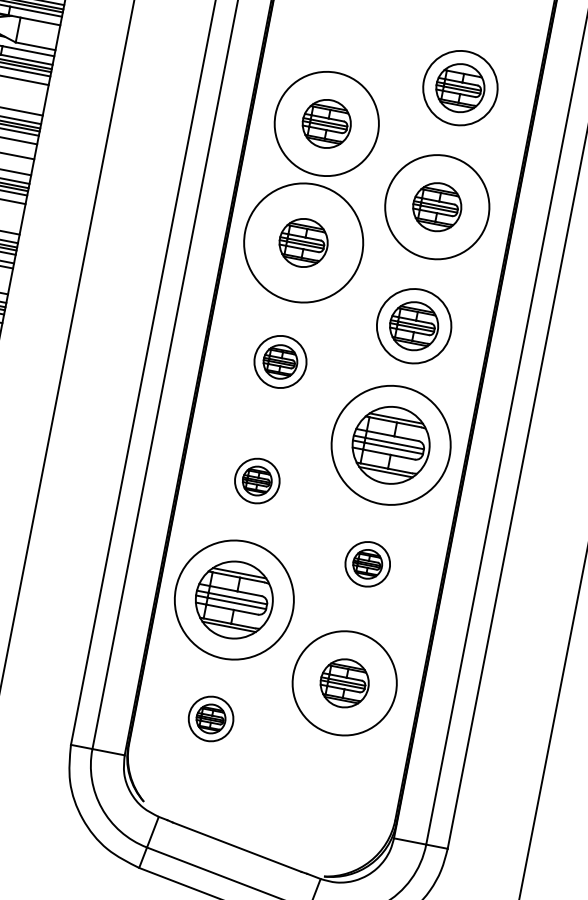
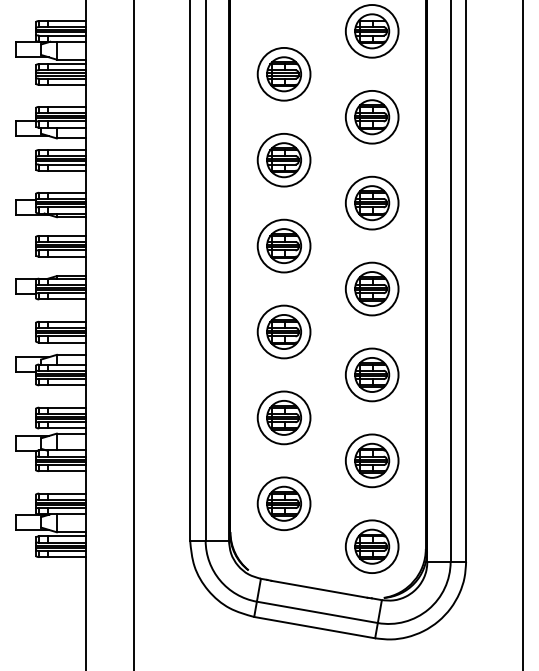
circle: (326, 122) -> (283, 73), size x0.71
circle: (436, 205) -> (371, 116), size x0.71
circle: (303, 241) -> (283, 159), size x0.62
part: (279, 361) -> (283, 245), size x1.43
part: (390, 444) -> (371, 288), size x0.62
part: (256, 480) -> (283, 331), size x1.67
part: (367, 563) -> (371, 374), size x1.67
part: (233, 599) -> (283, 417), size x0.62
circle: (343, 682) -> (371, 460), size x0.71
part: (210, 718) -> (283, 503), size x1.67
part: (320, 801) -> (371, 546), added

